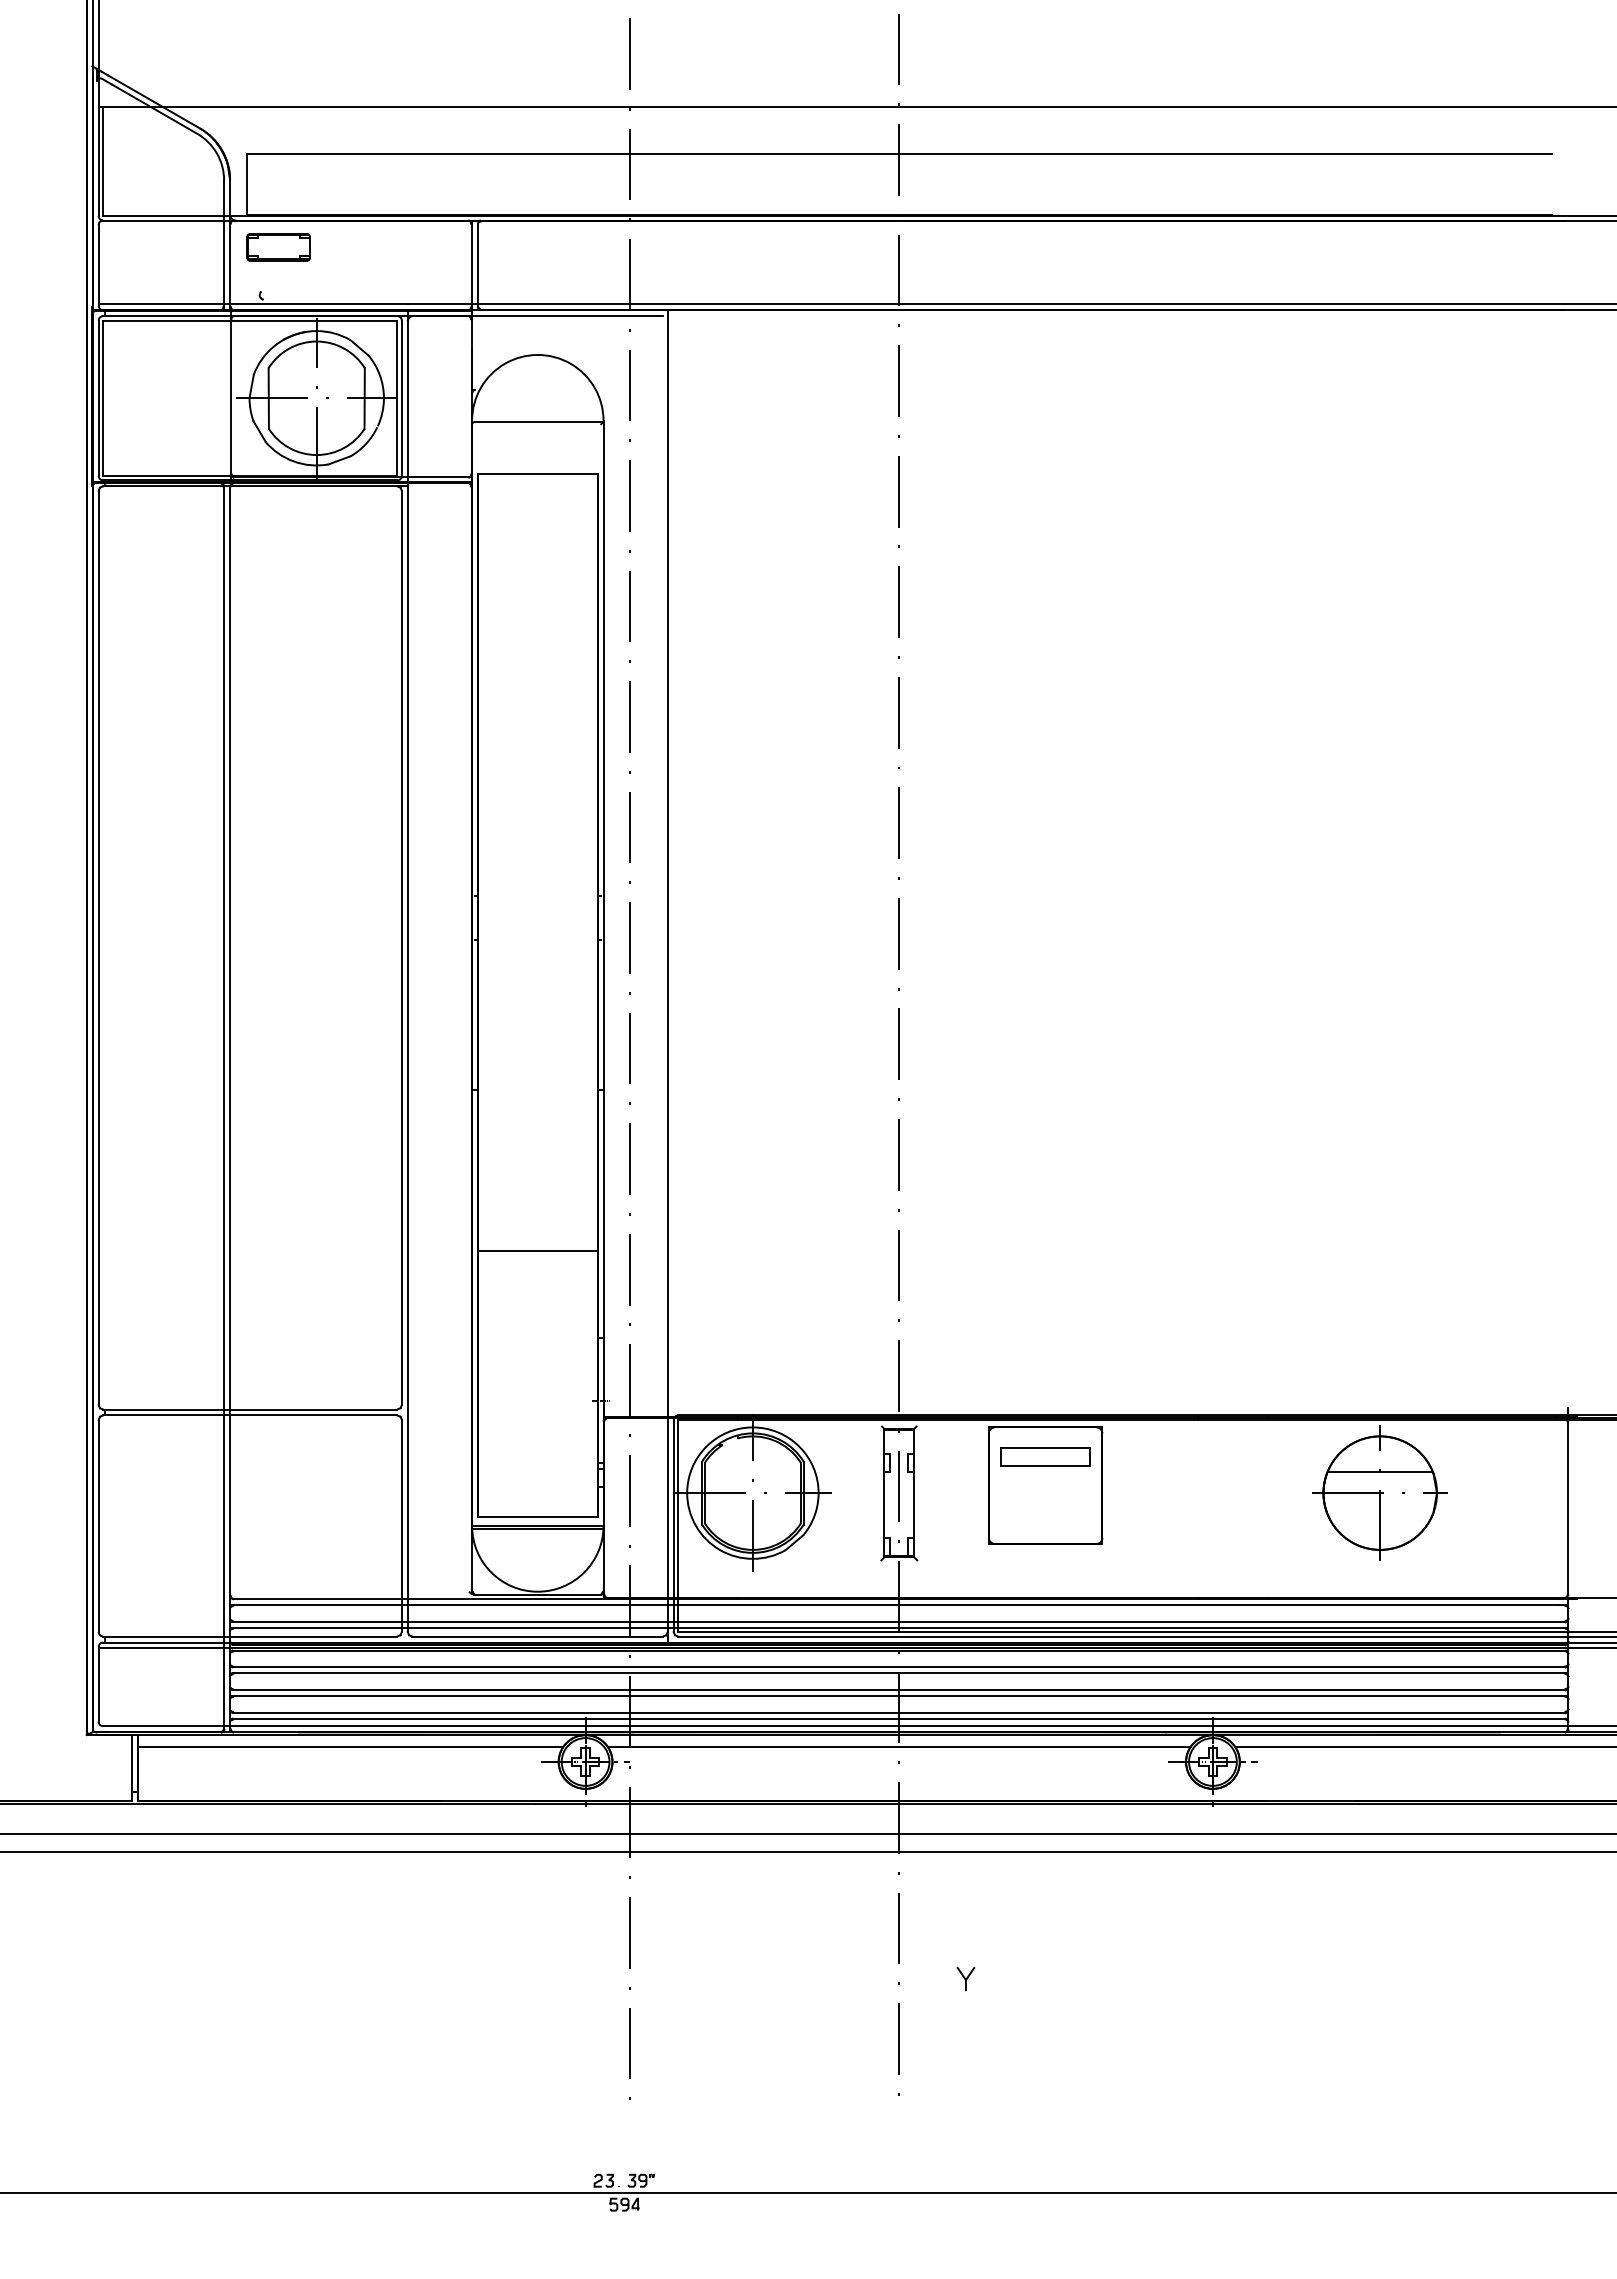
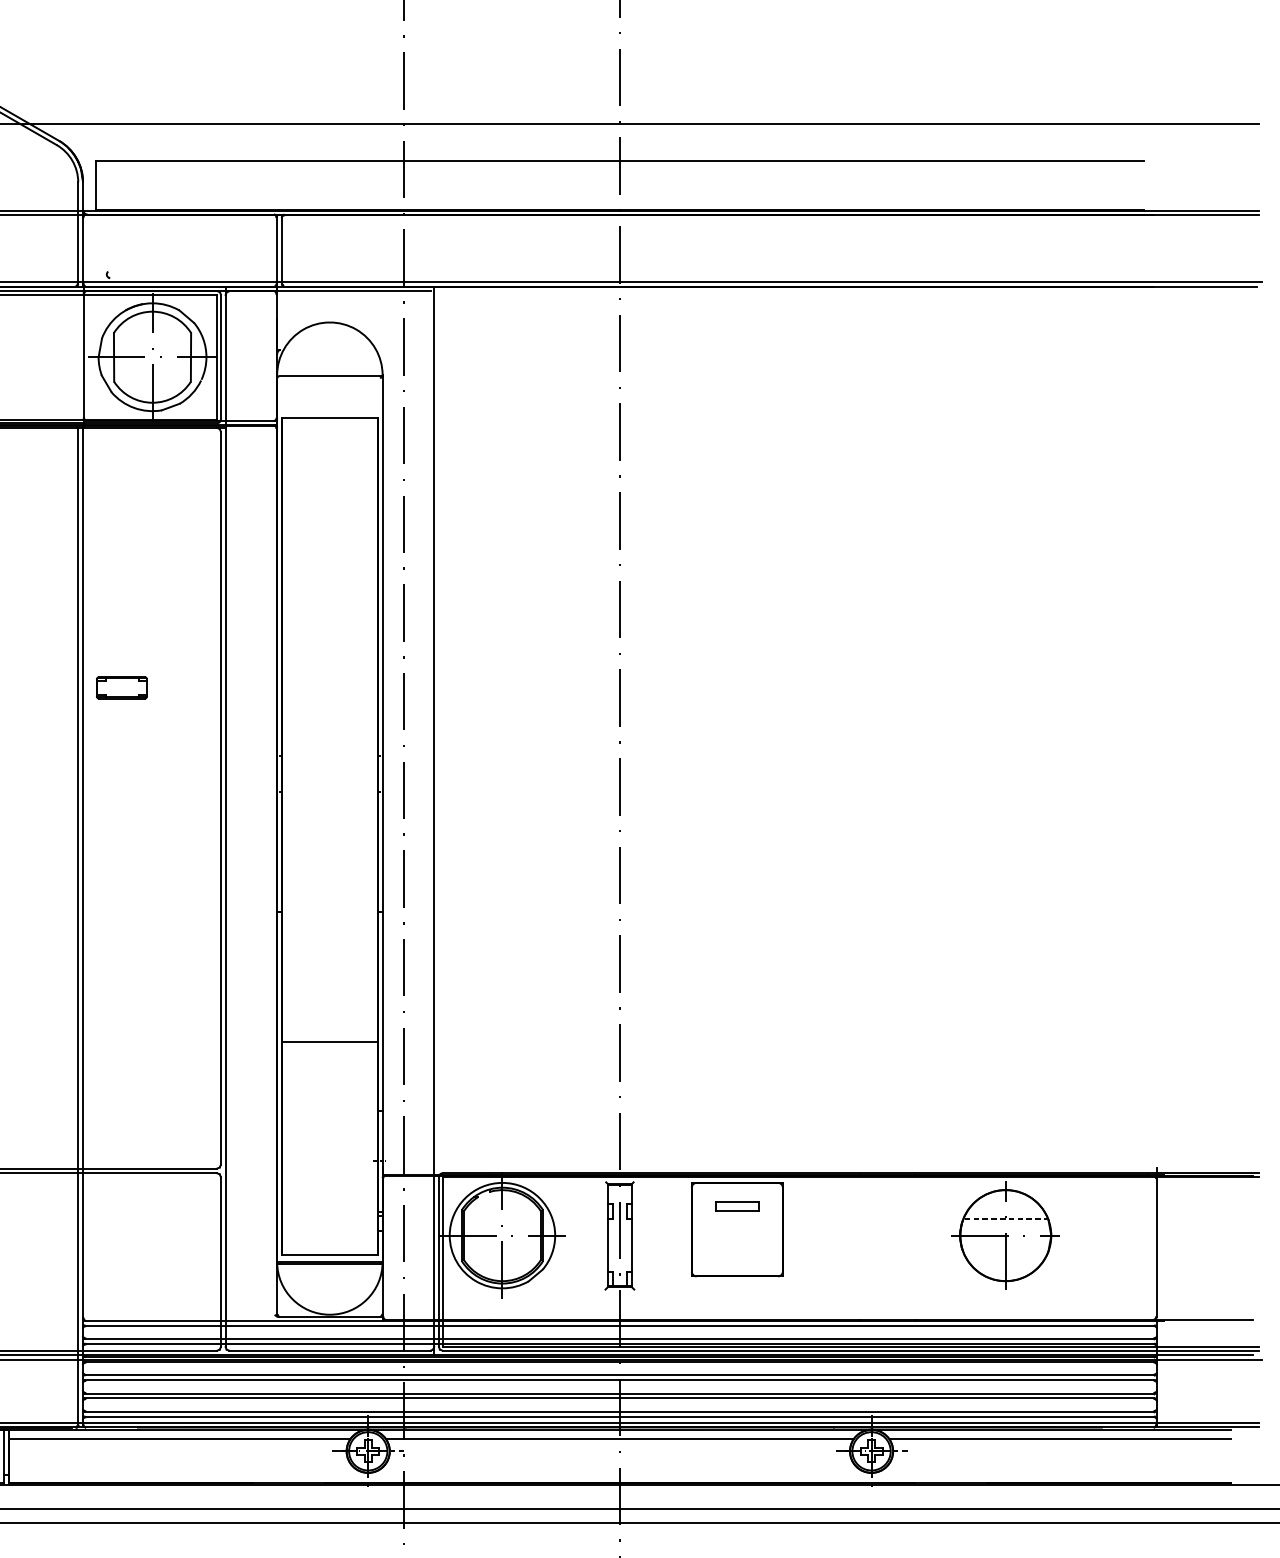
part: (278, 247) -> (121, 687), moved
part: (1045, 1456) -> (737, 1206), size x0.6
line: (1380, 1472) -> (1005, 1219), solid -> dashed

